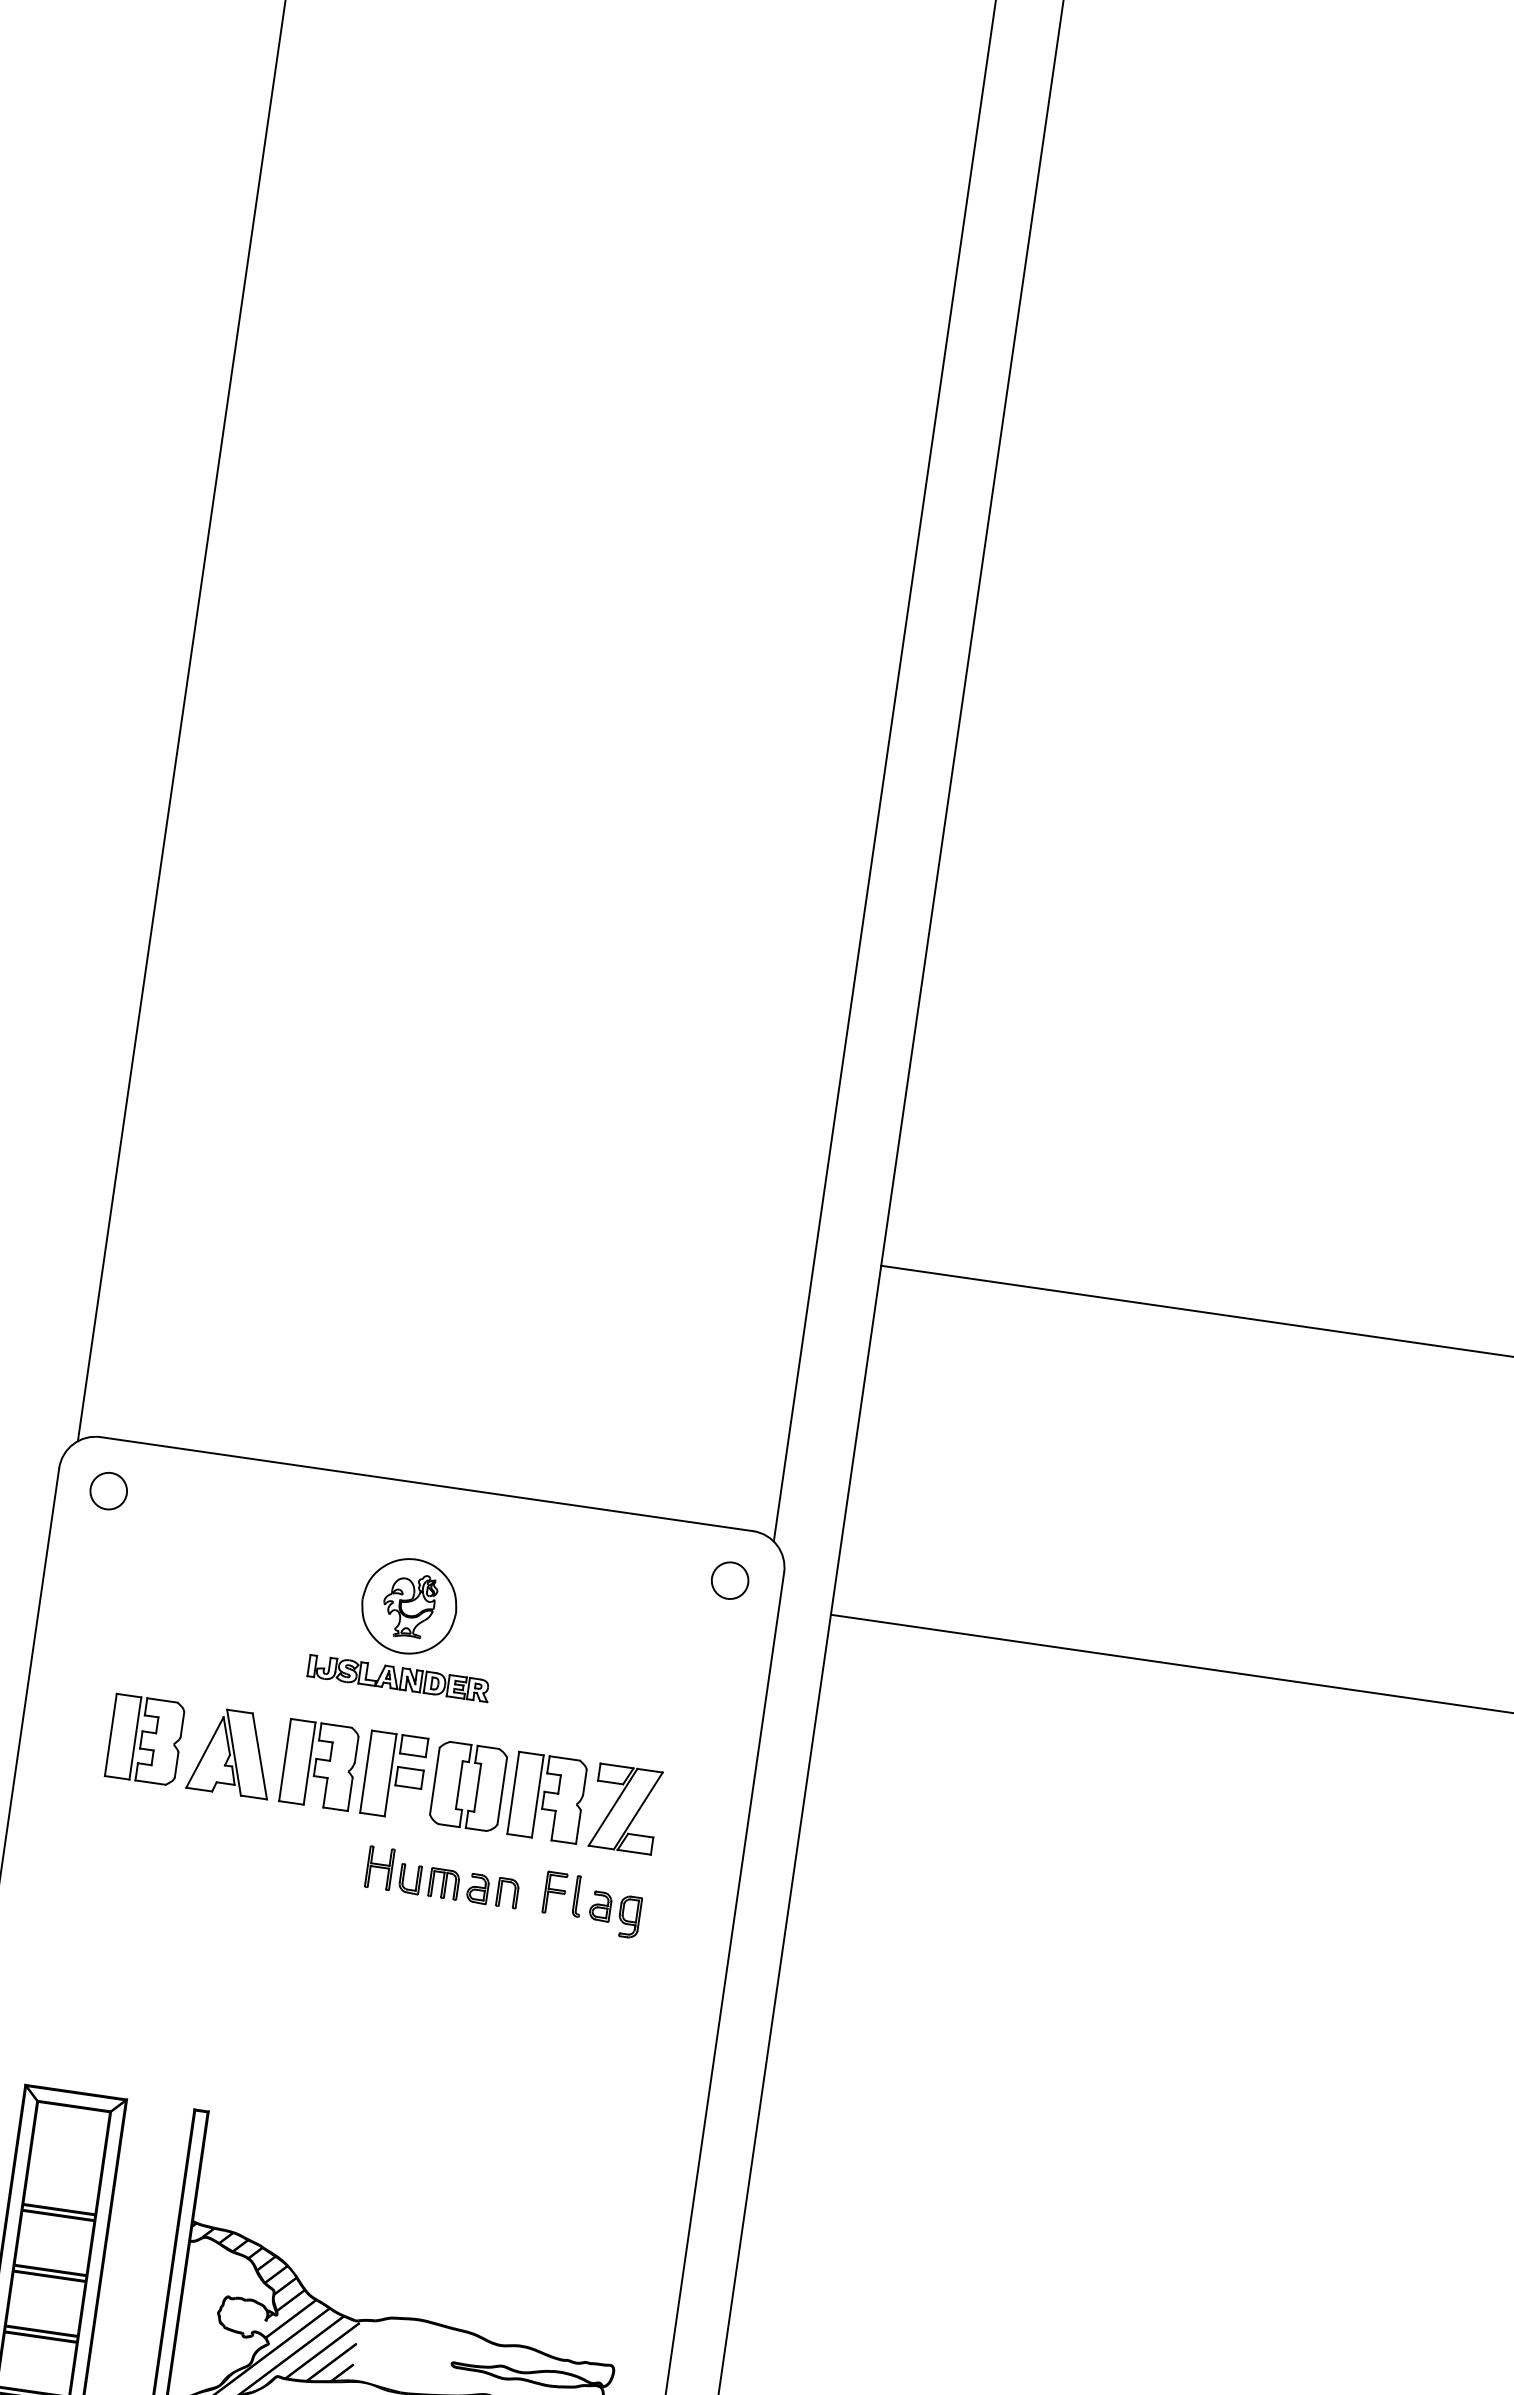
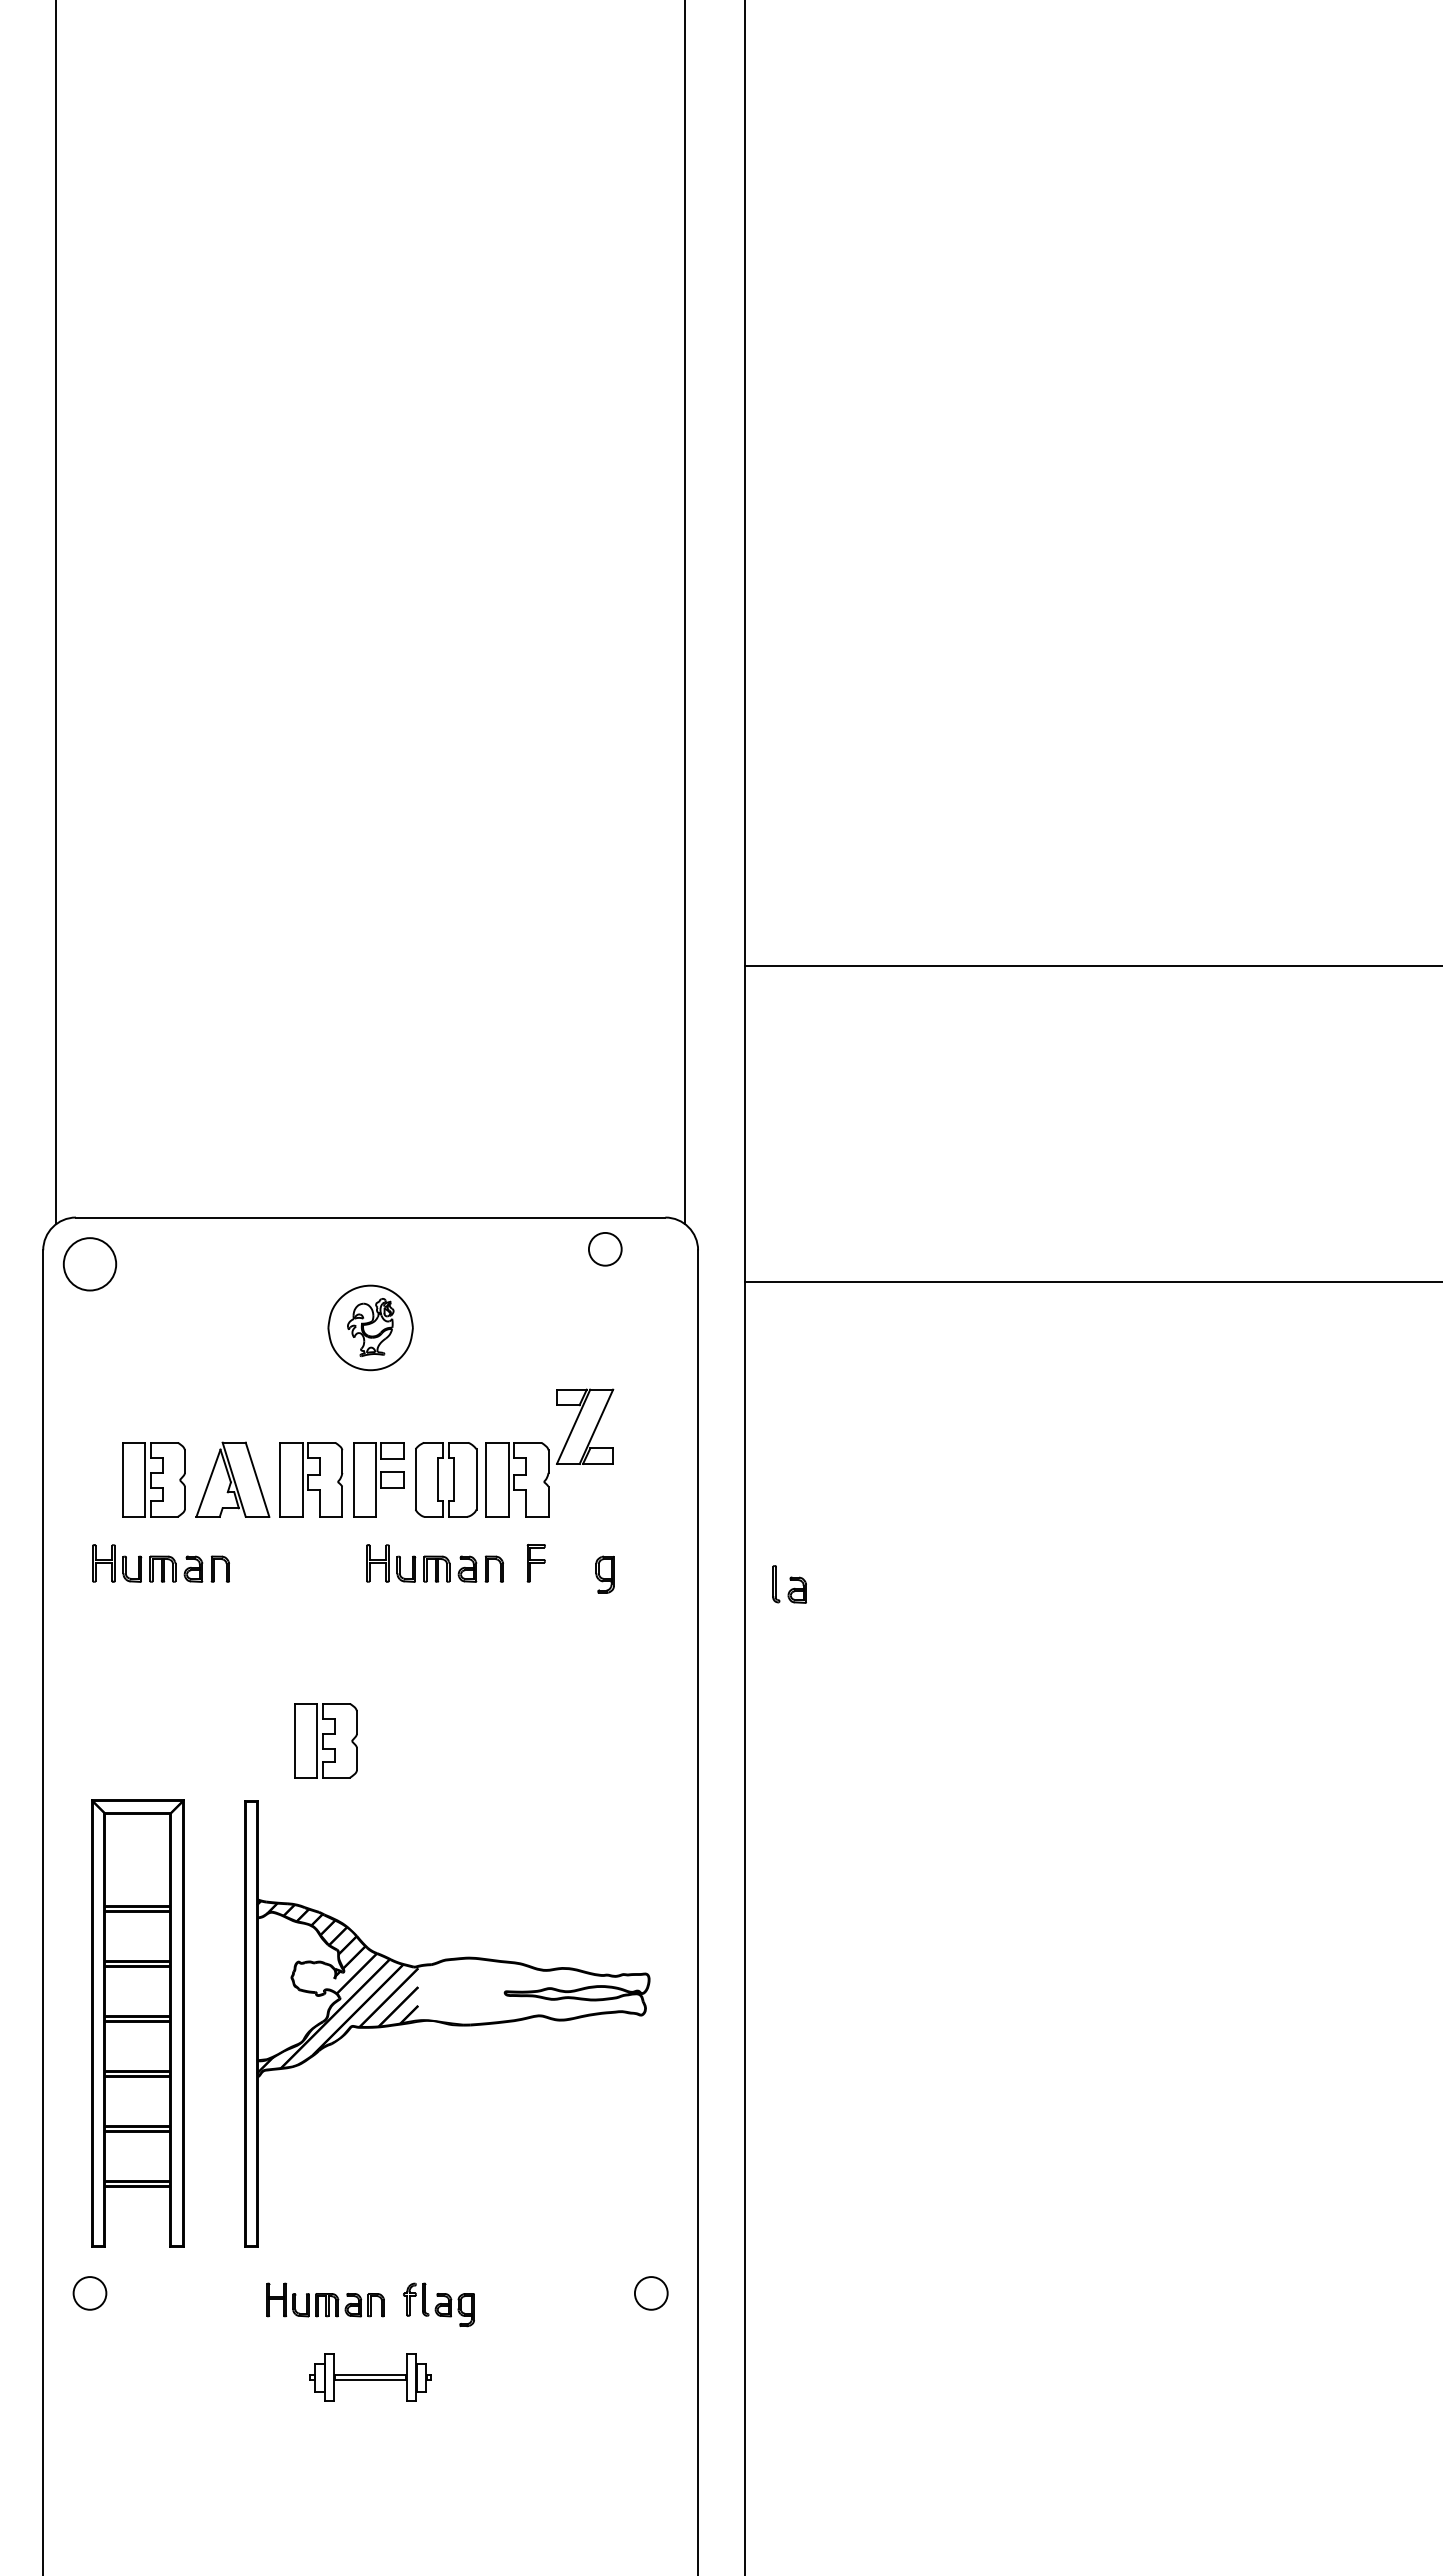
circle: (108, 1490) -> (89, 1263), size x1.6
circle: (730, 1580) -> (605, 1249), moved
part: (398, 1677) -> (370, 1392), removed
part: (626, 1808) -> (585, 1426), moved
part: (139, 1833) -> (160, 1563), added
part: (592, 1898) -> (789, 1584), moved
part: (293, 2055) -> (325, 1740), added

